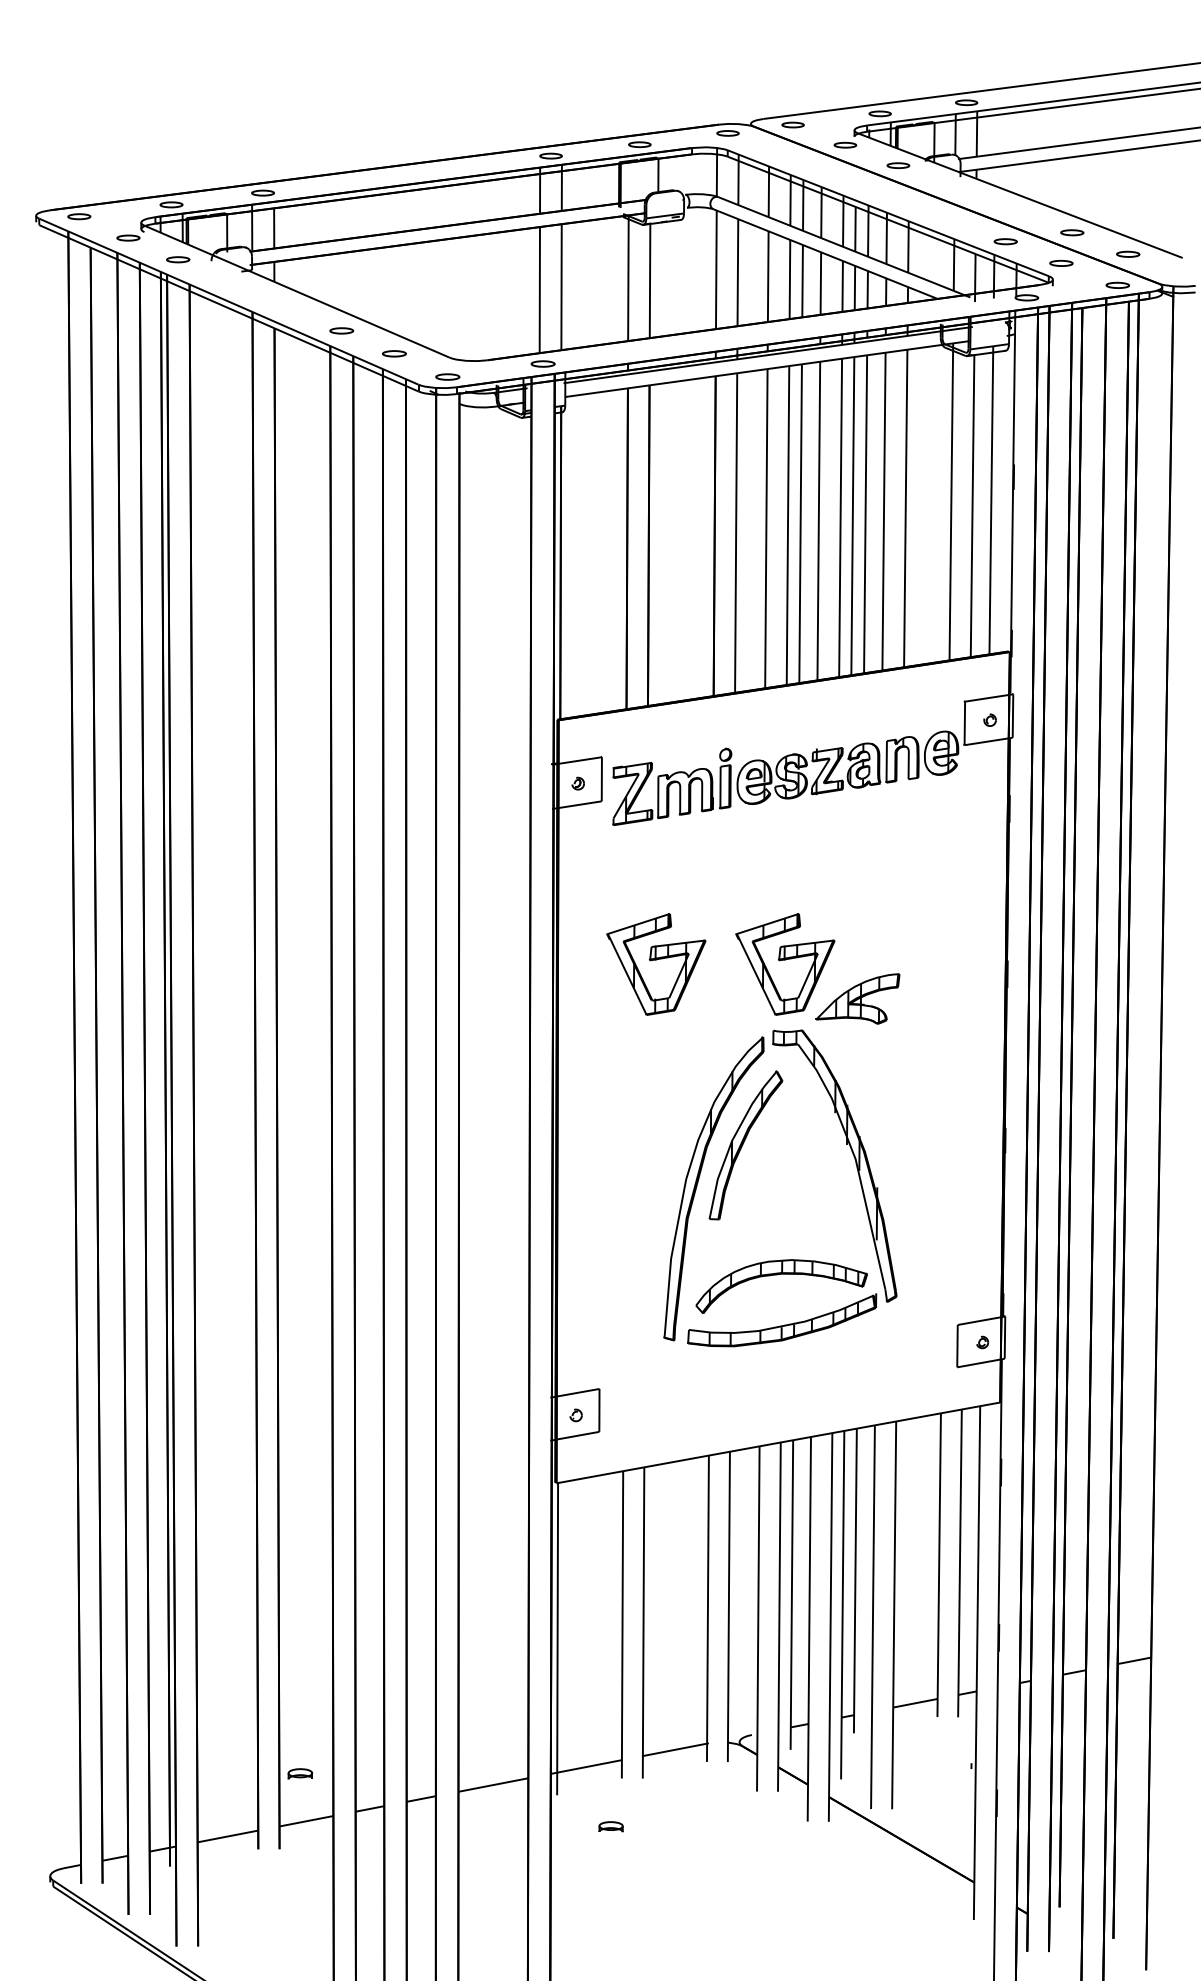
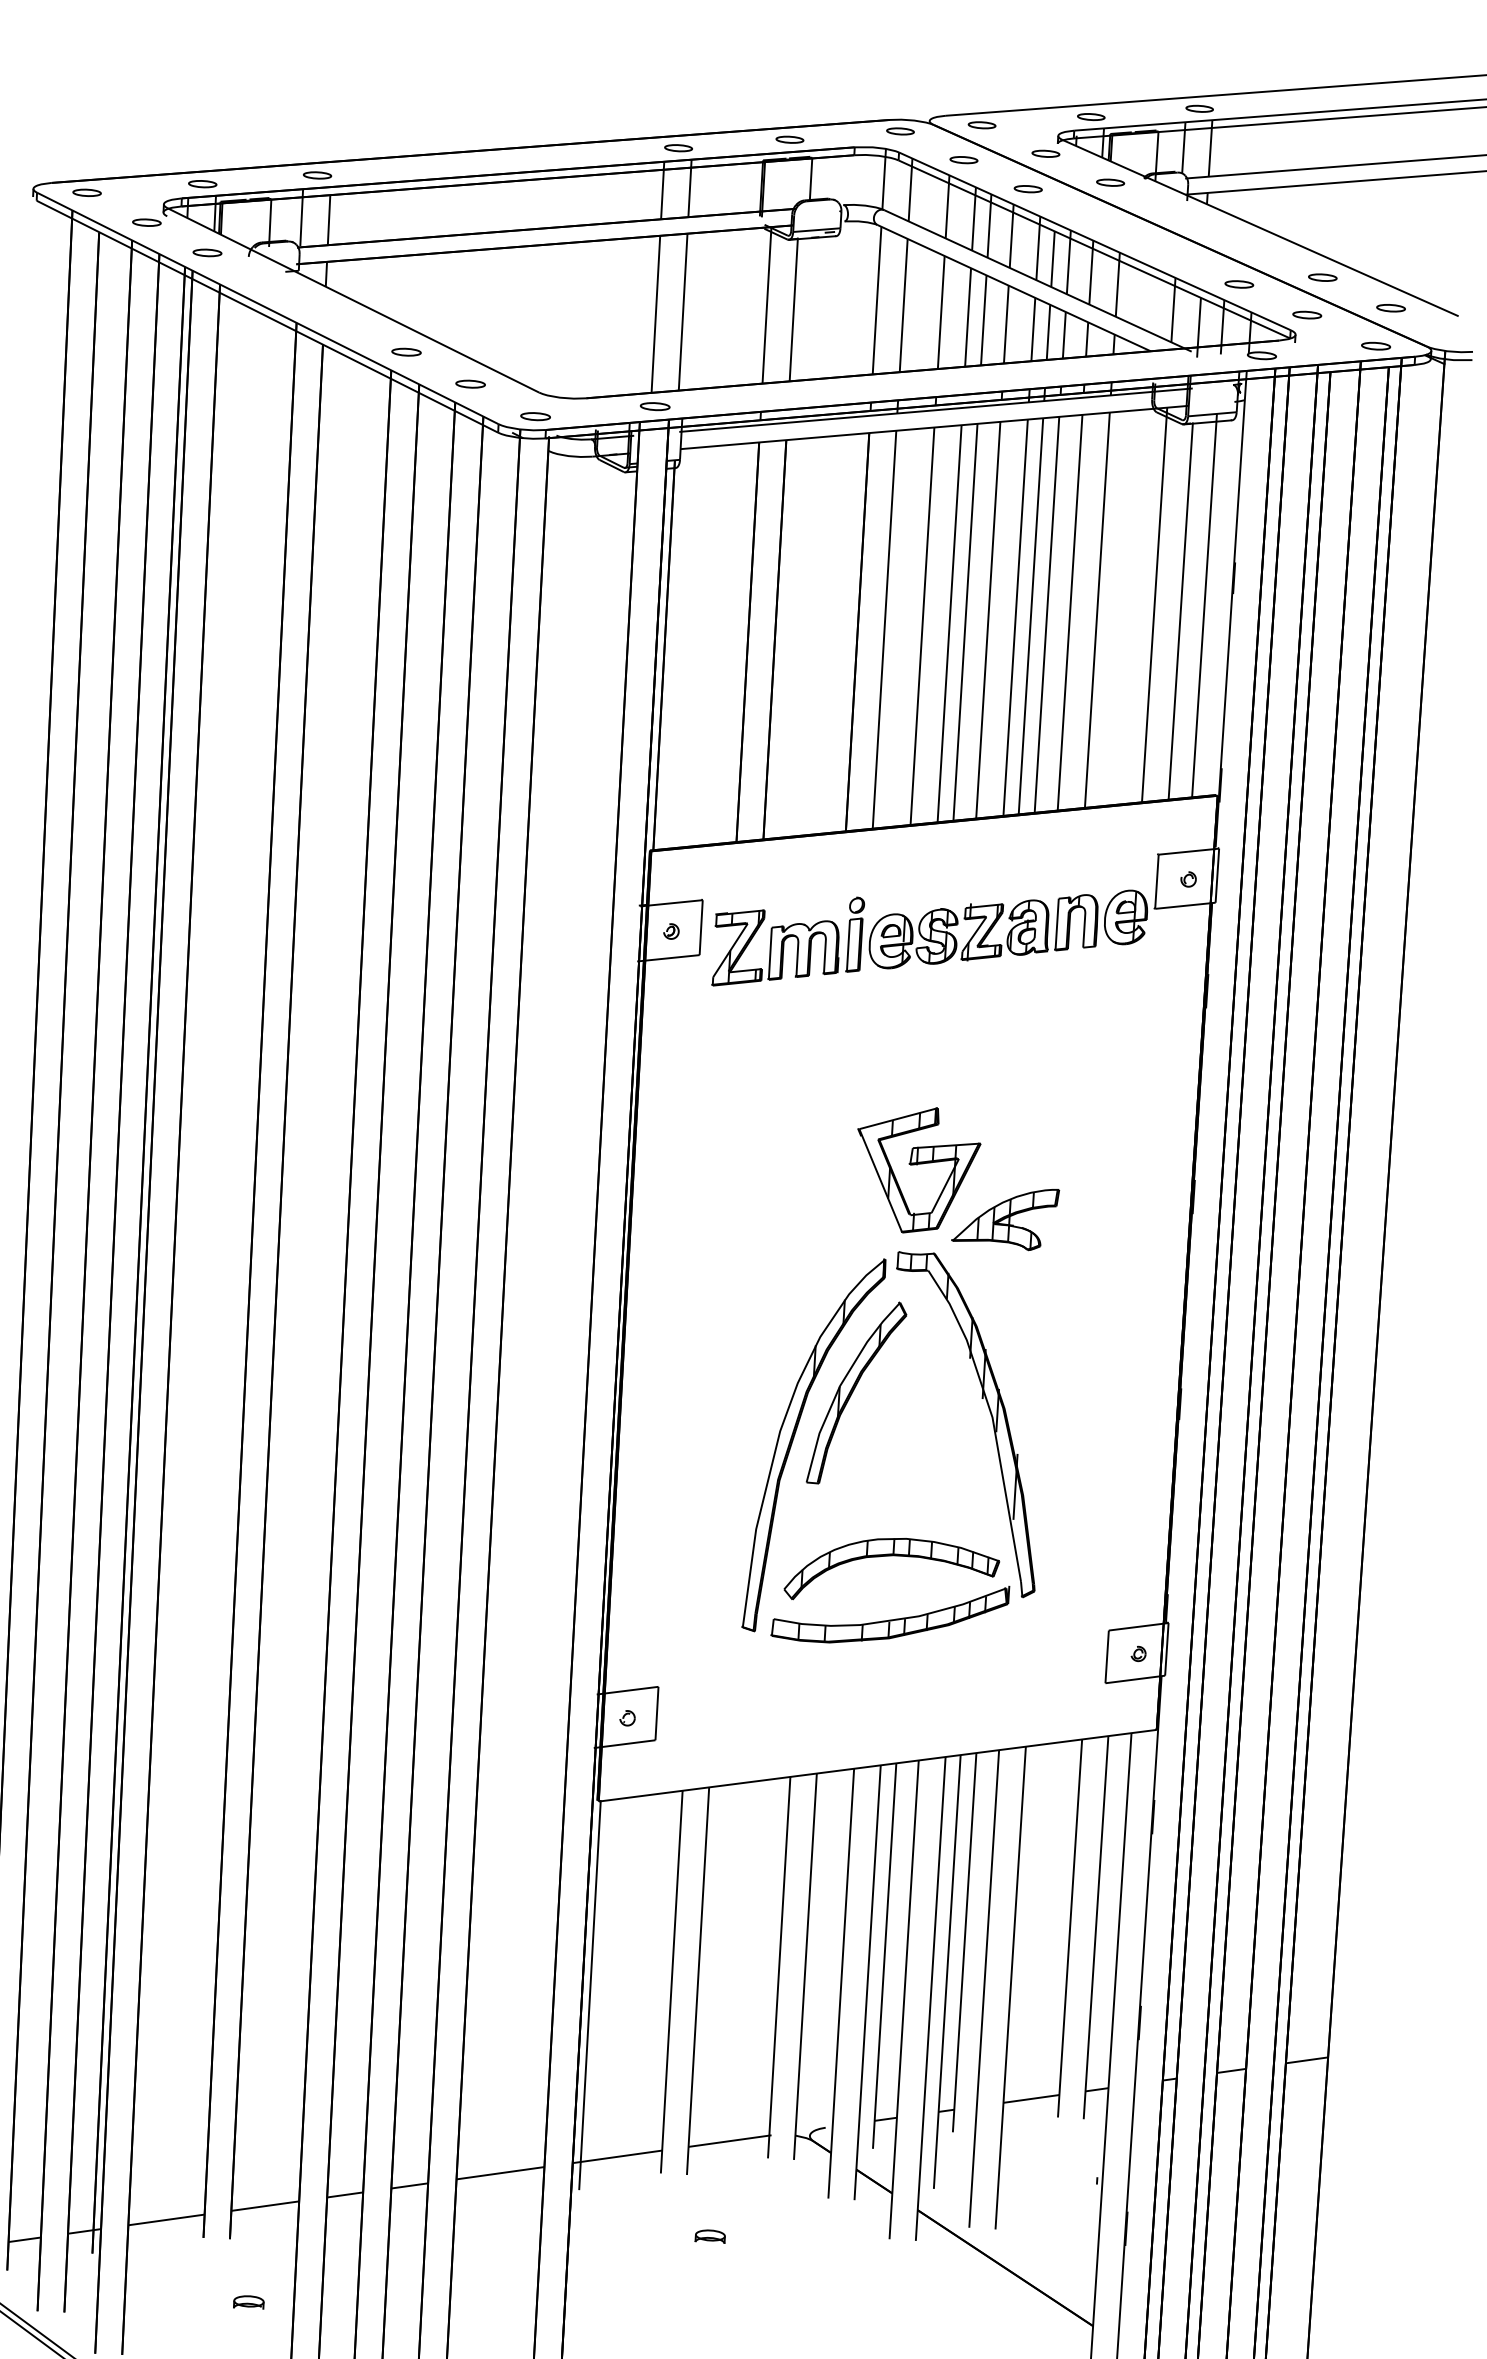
part: (779, 153) -> (963, 159), added
part: (832, 173) -> (1028, 188), added
part: (656, 964) -> (757, 1161), removed
part: (300, 1773) -> (249, 2301), moved
part: (610, 1826) -> (709, 2235), moved

